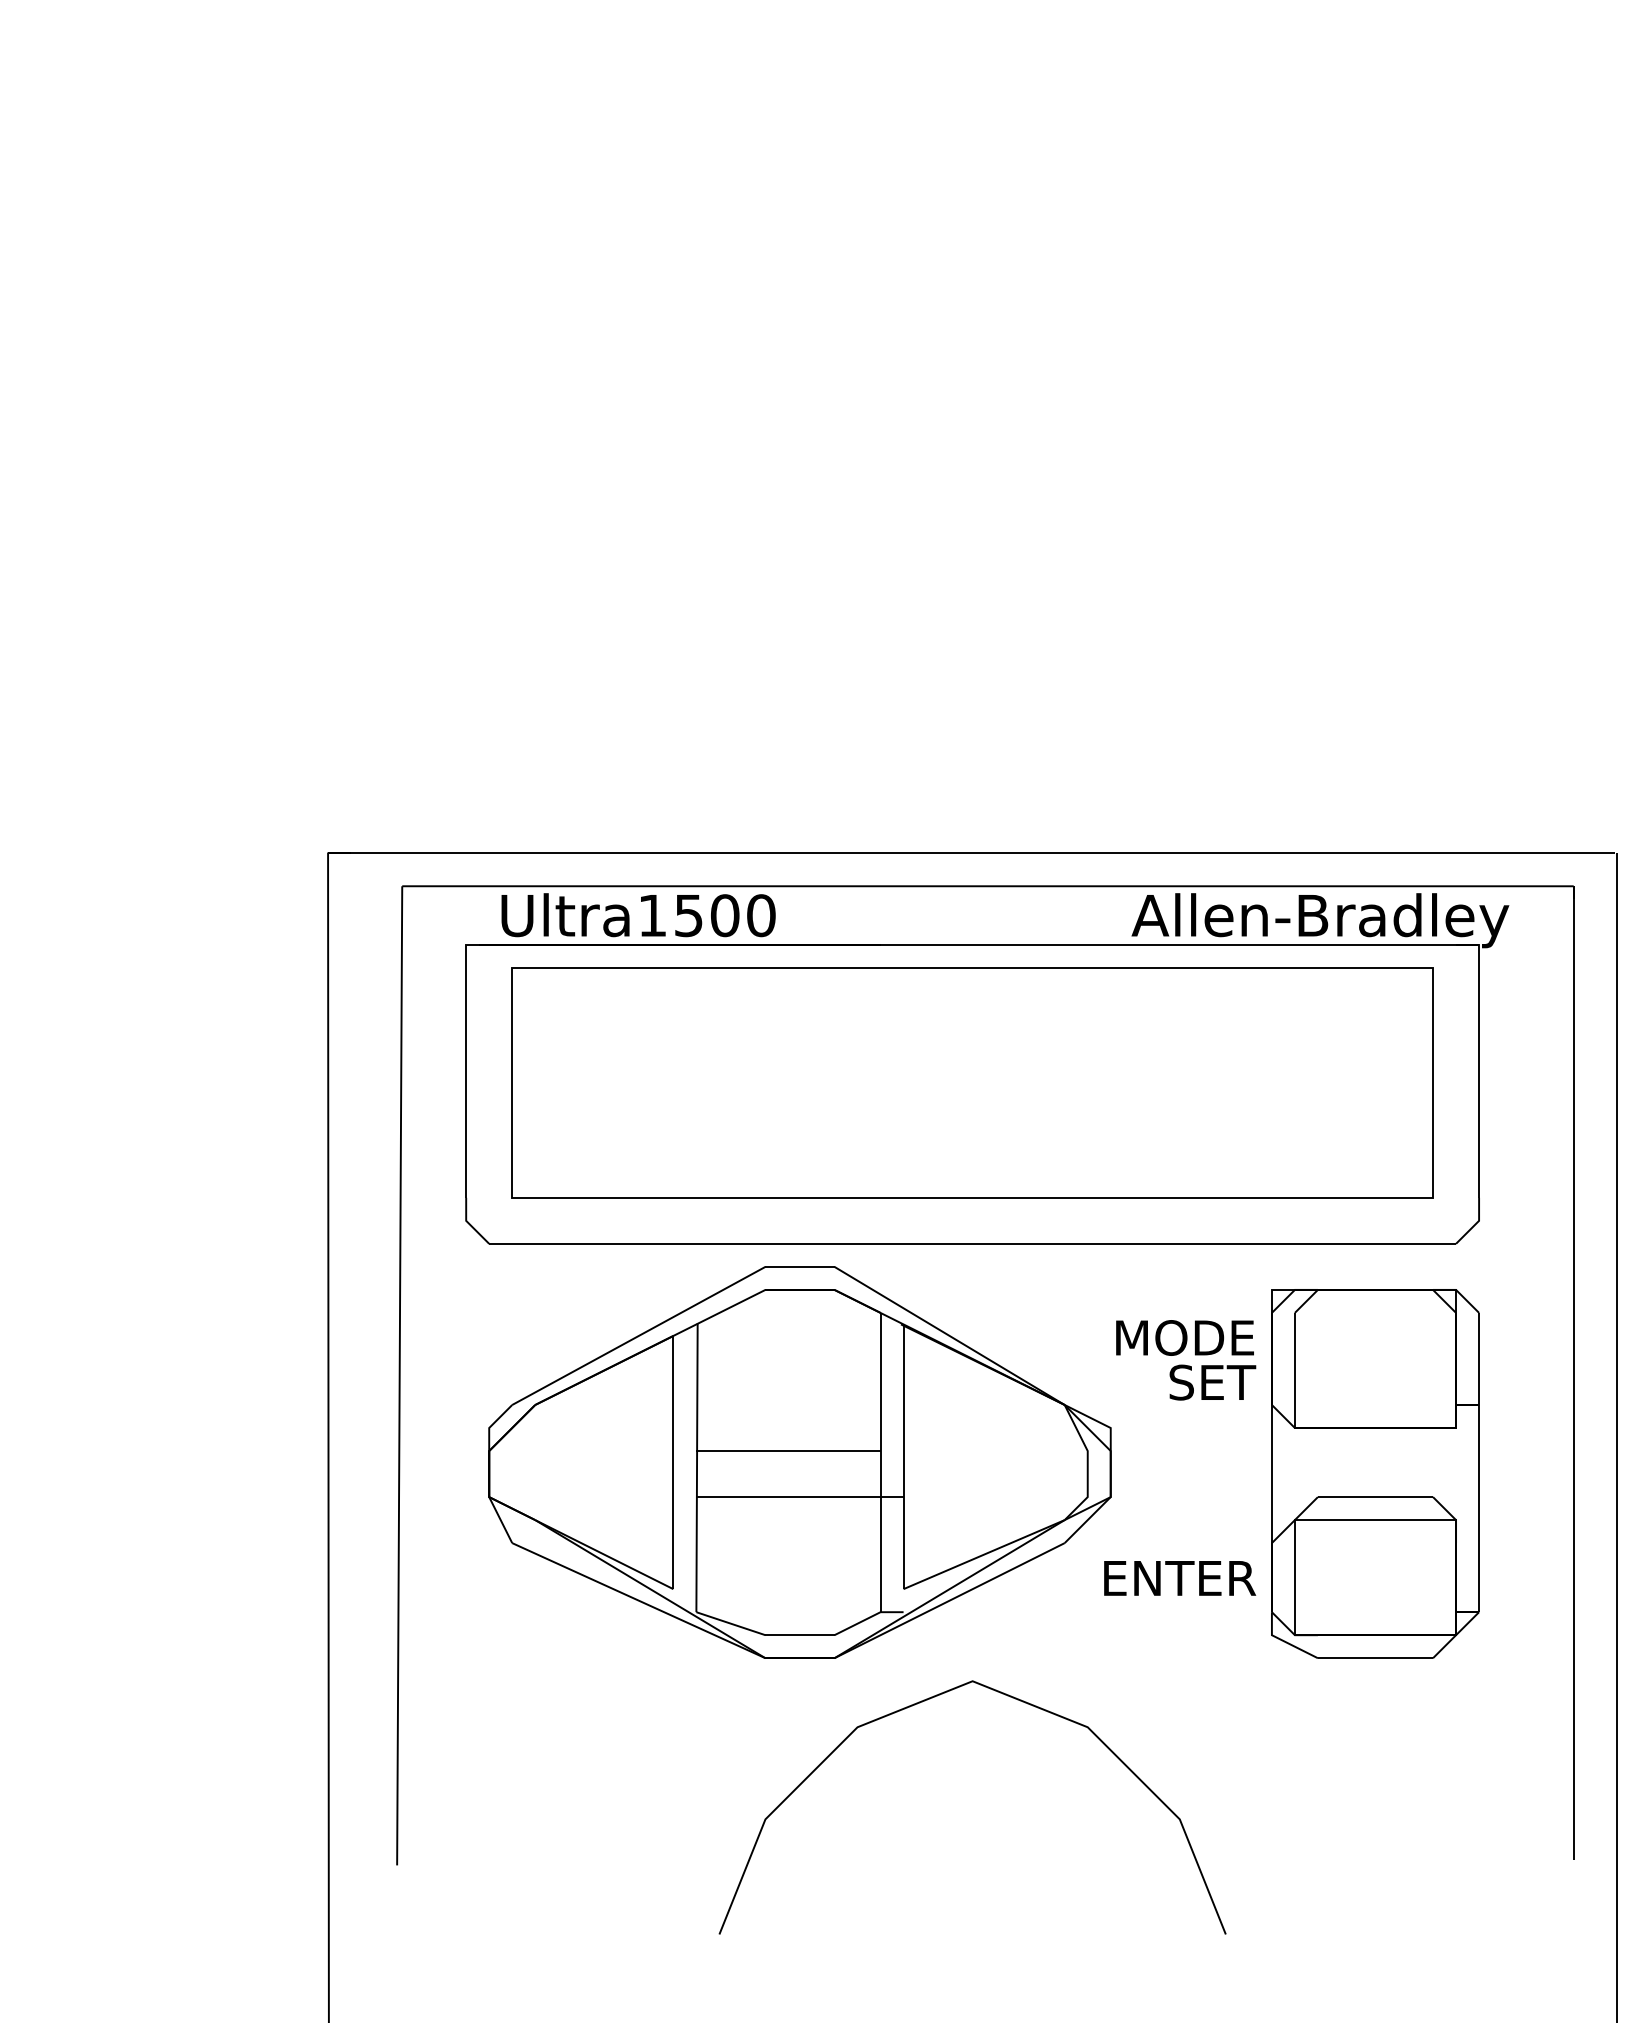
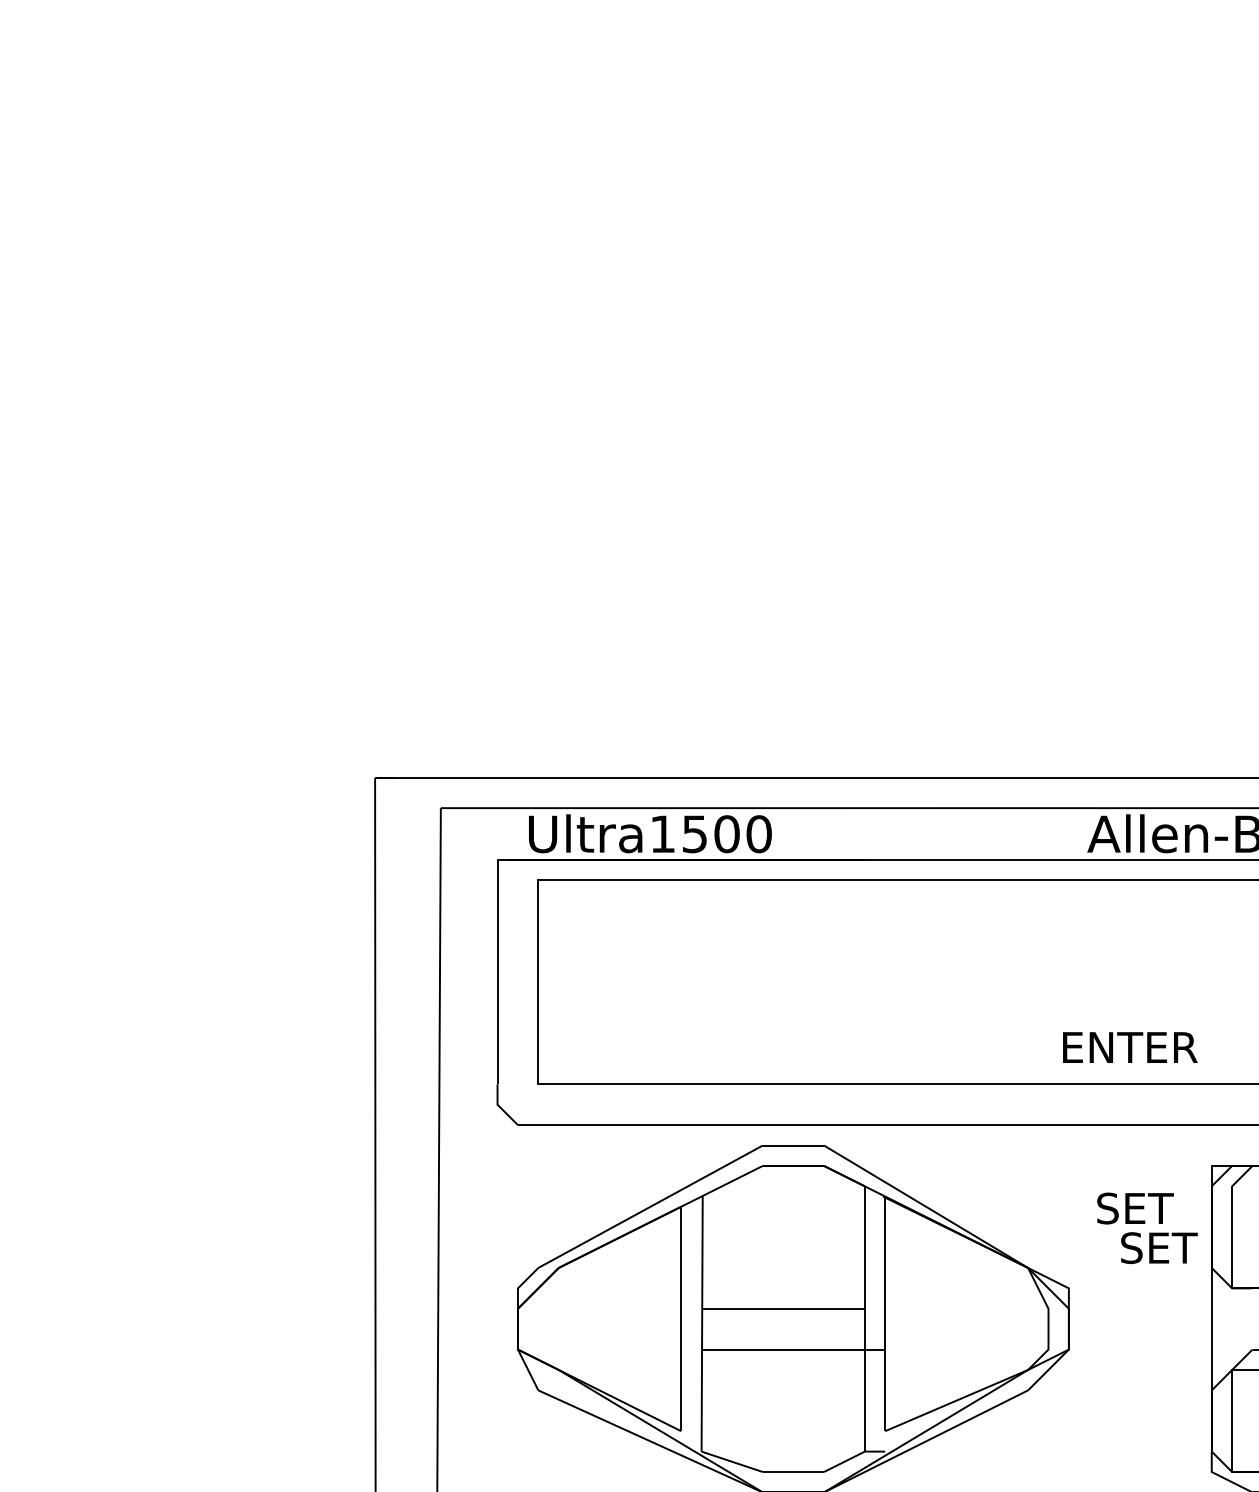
text: (1184, 1337) -> (1134, 1208), MODE -> SET
text: (1180, 1578) -> (1130, 1047), moved

